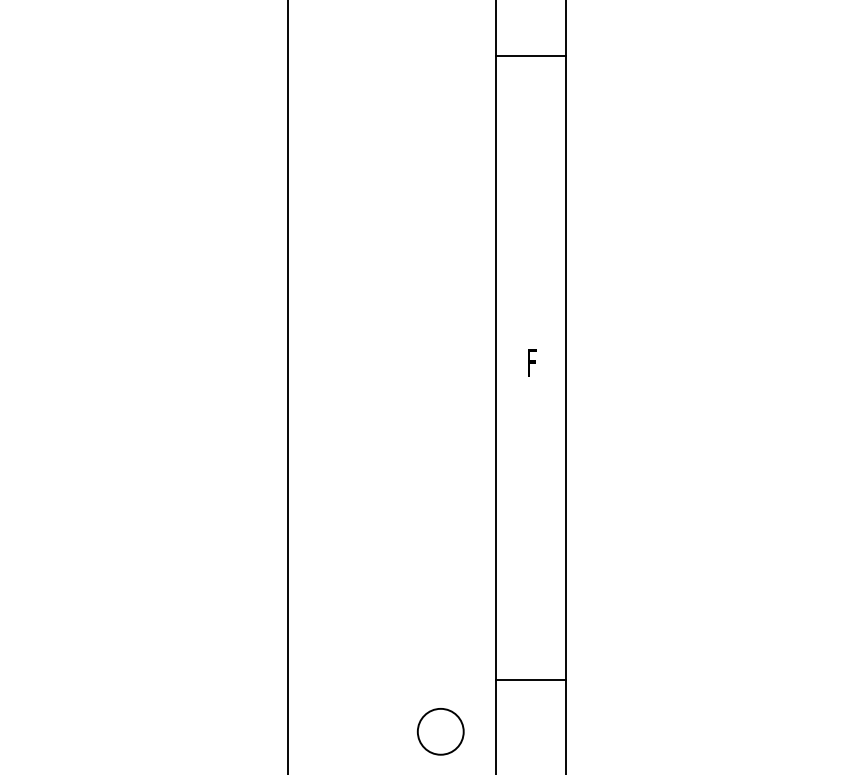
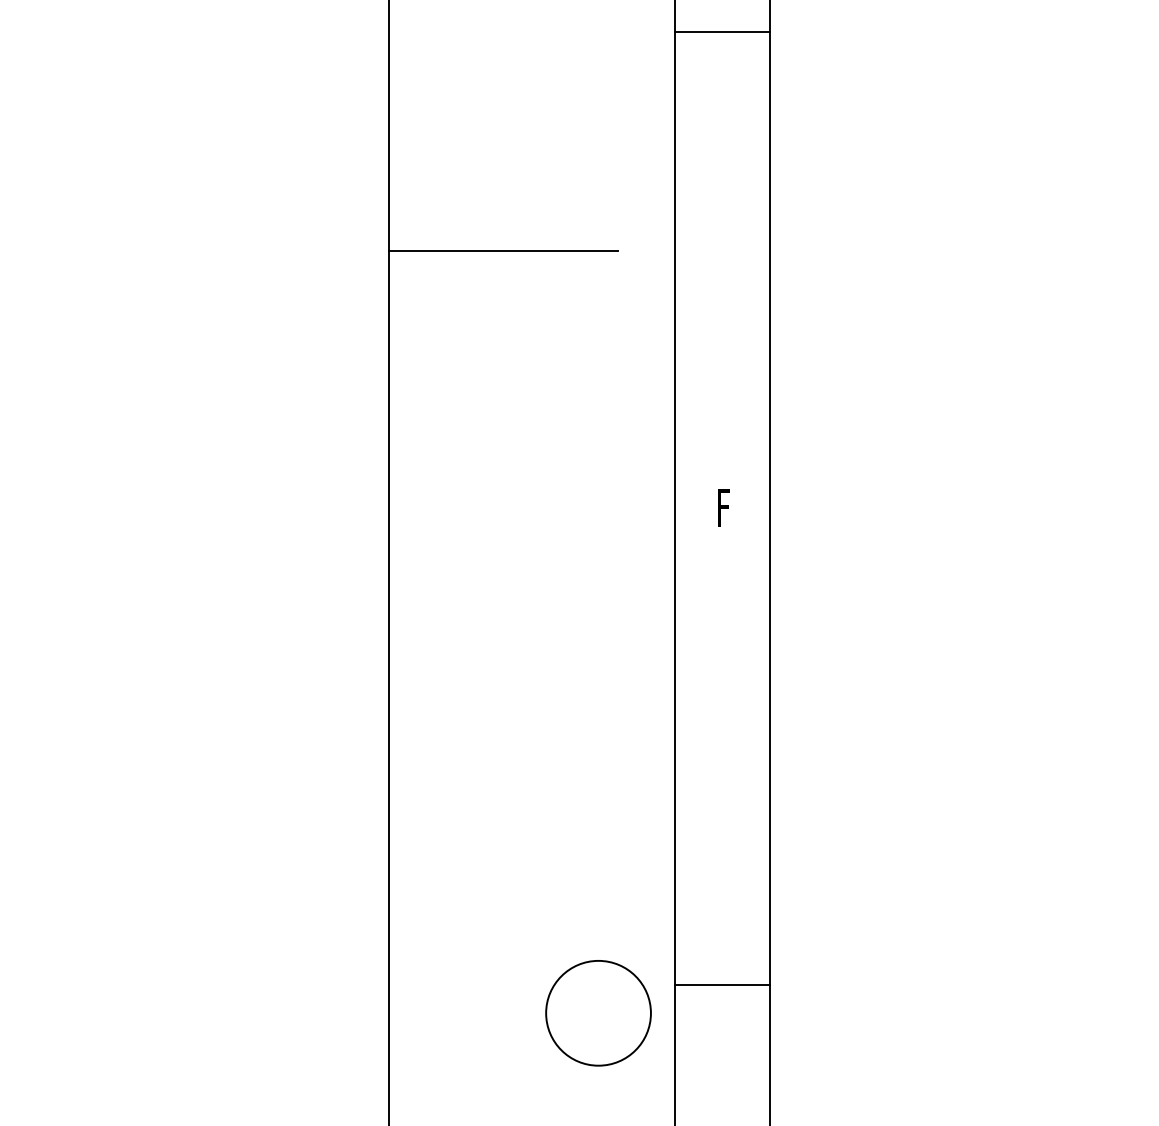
line: (531, 55) -> (722, 31), moved
line: (370, 175) -> (502, 250), added
line: (531, 680) -> (722, 984), moved
circle: (440, 731) -> (598, 1012), size x1.67

